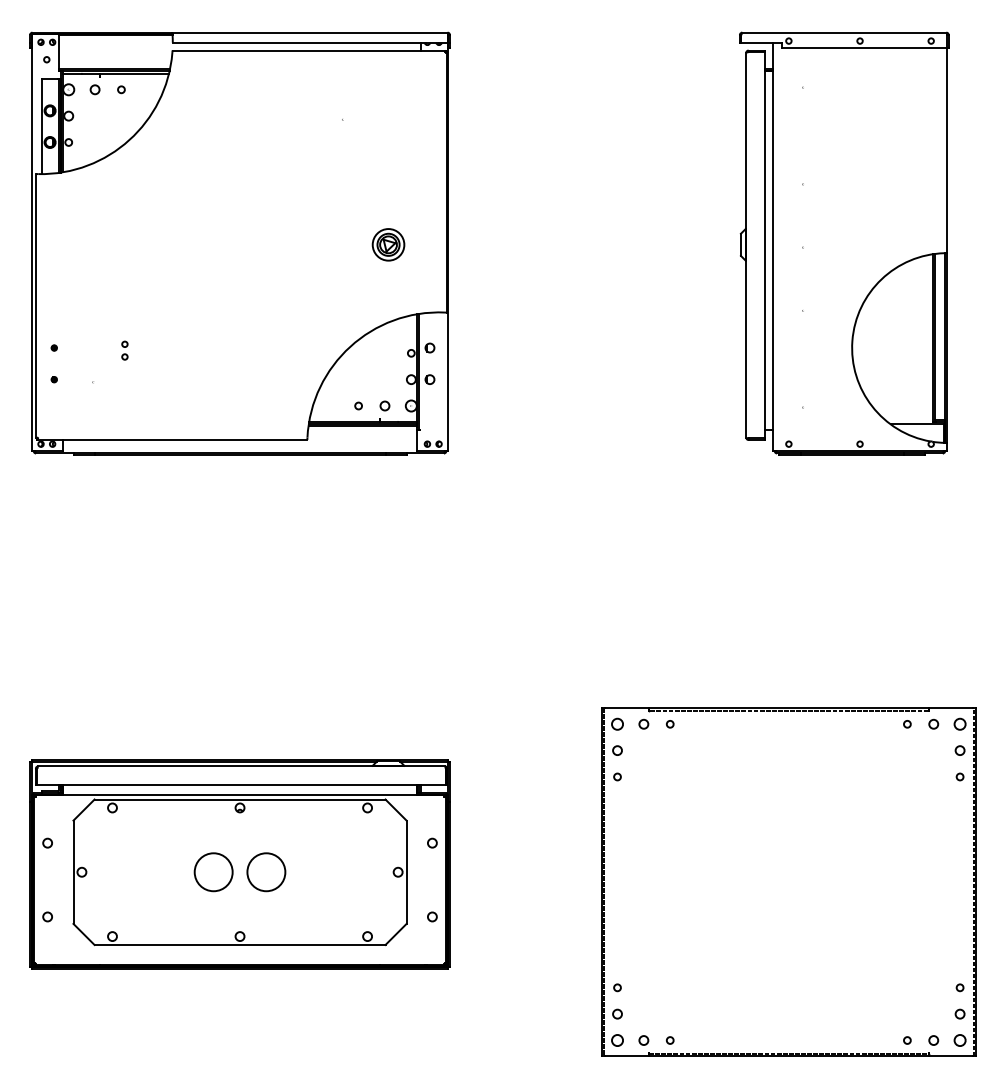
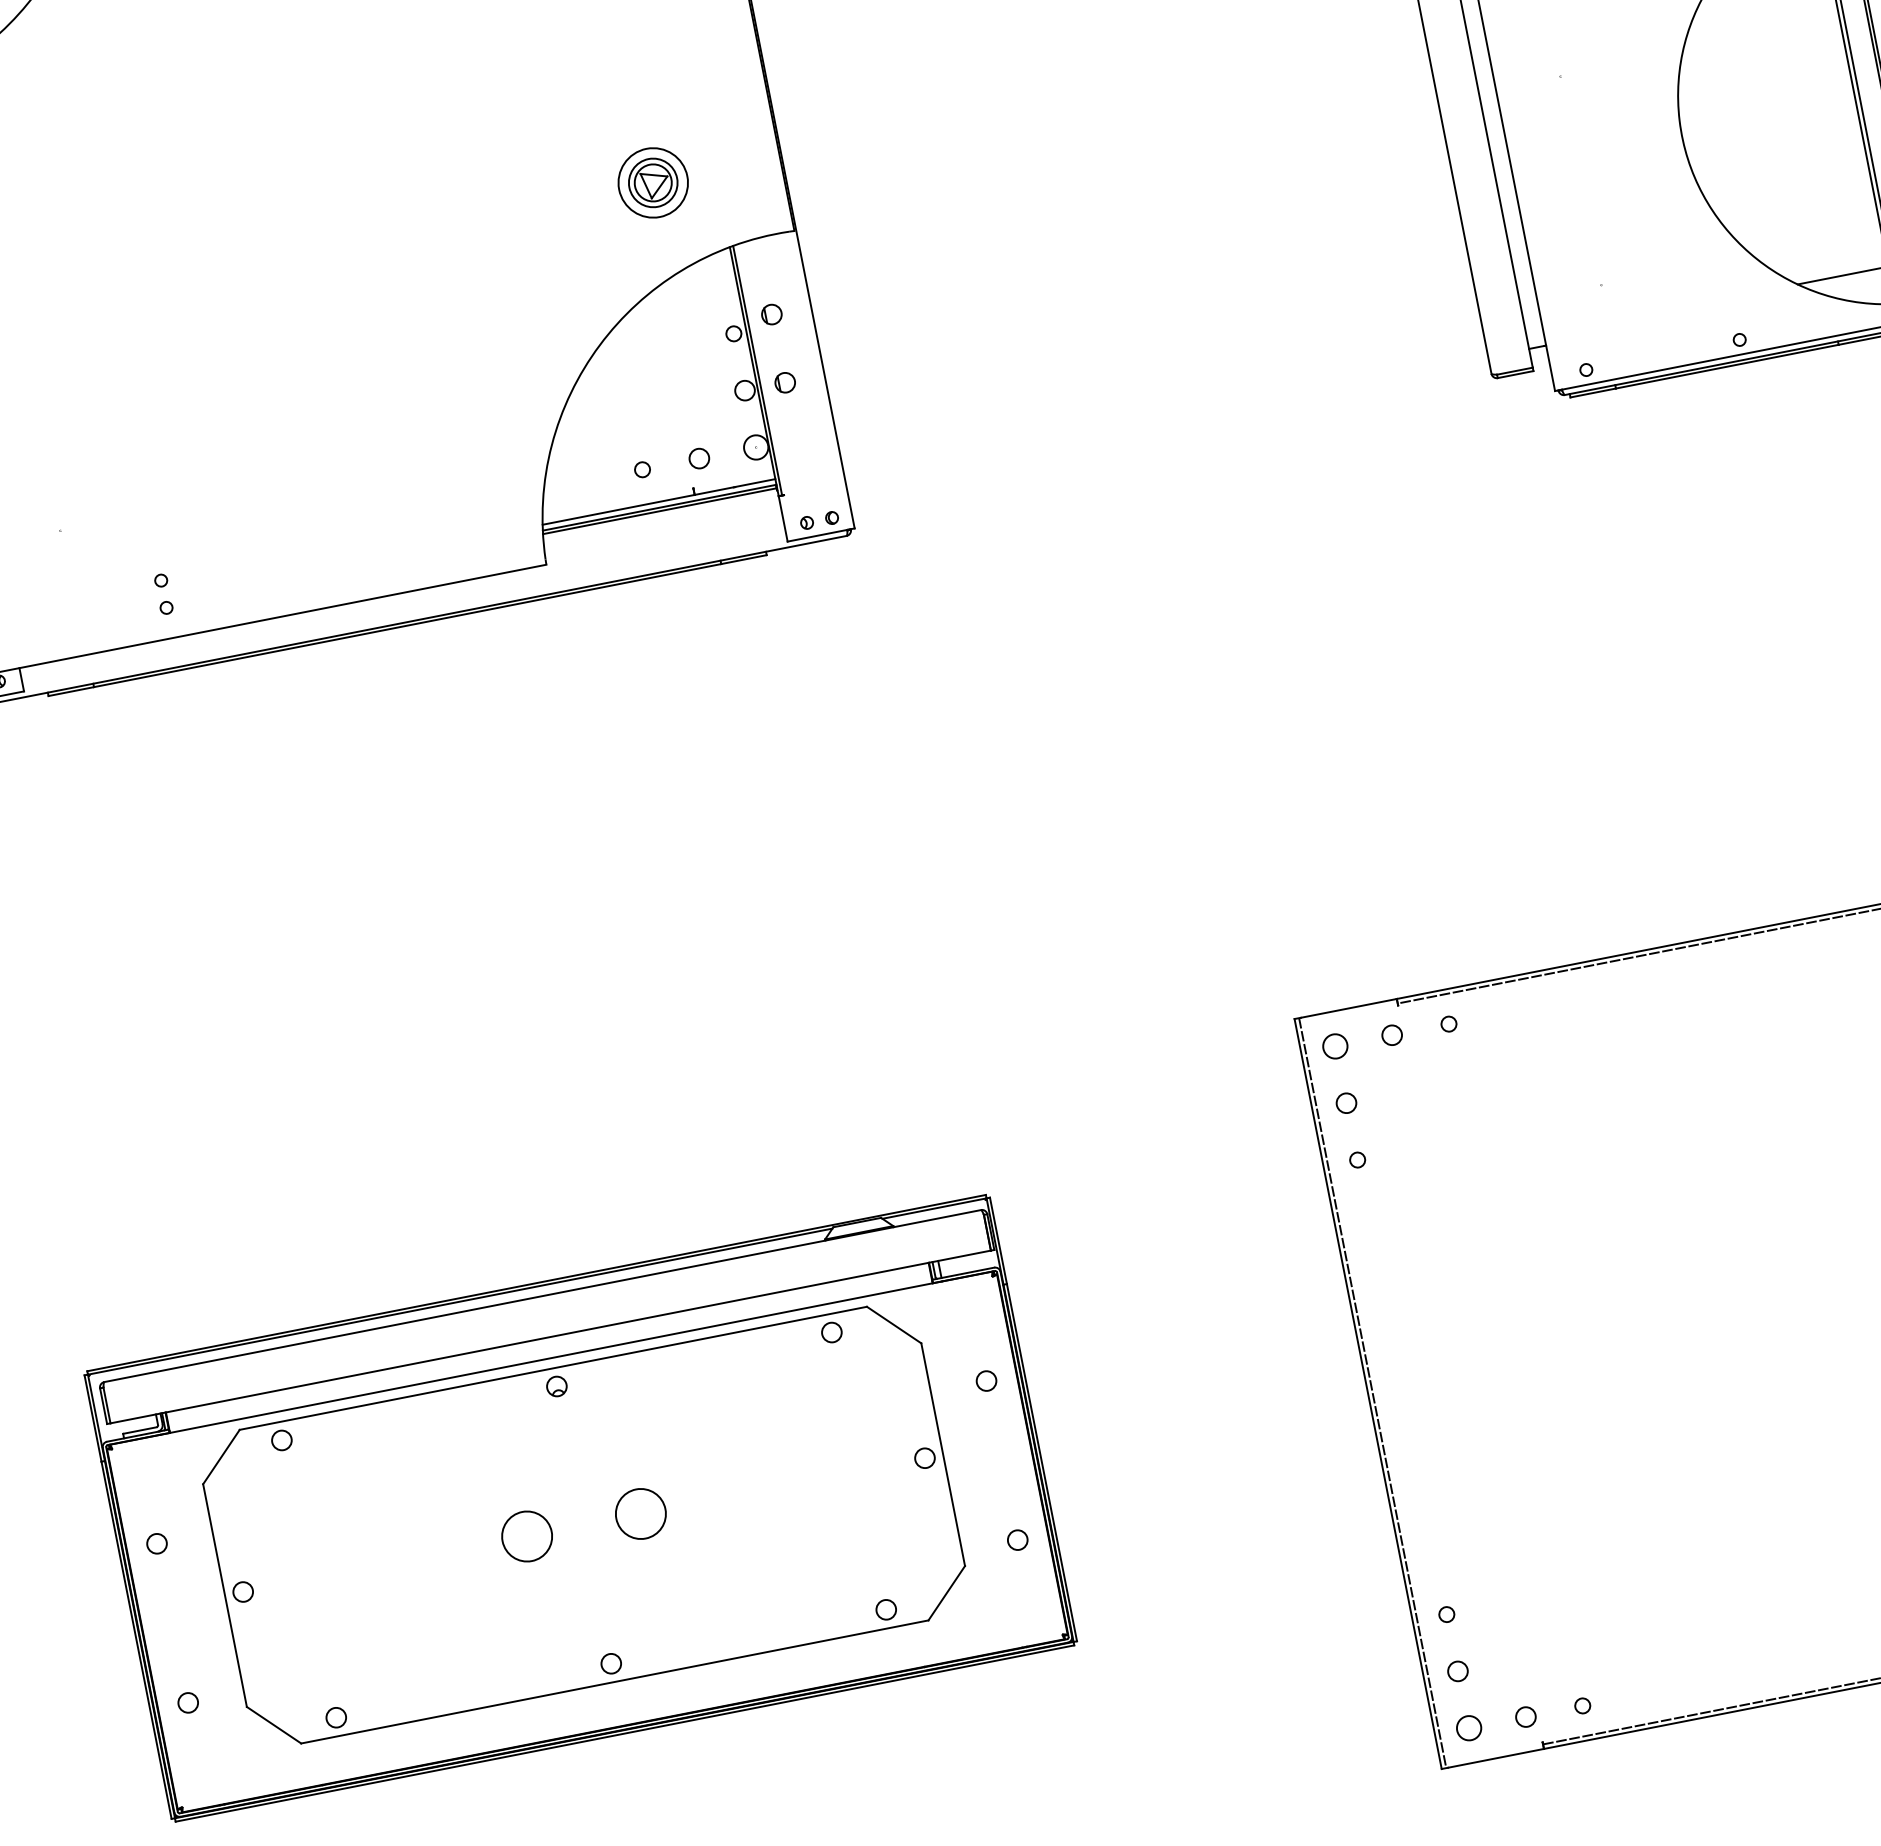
part: (388, 244) -> (653, 182), moved
part: (124, 350) -> (162, 594), moved
circle: (213, 872) -> (526, 1536), size x0.6
circle: (266, 872) -> (641, 1514), size x0.6

